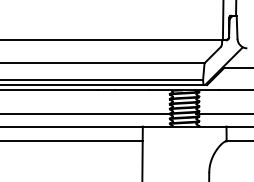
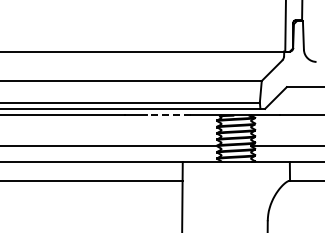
hatch: (223, 65) -> (286, 84), removed
line: (131, 90) -> (168, 115), solid -> dashed

